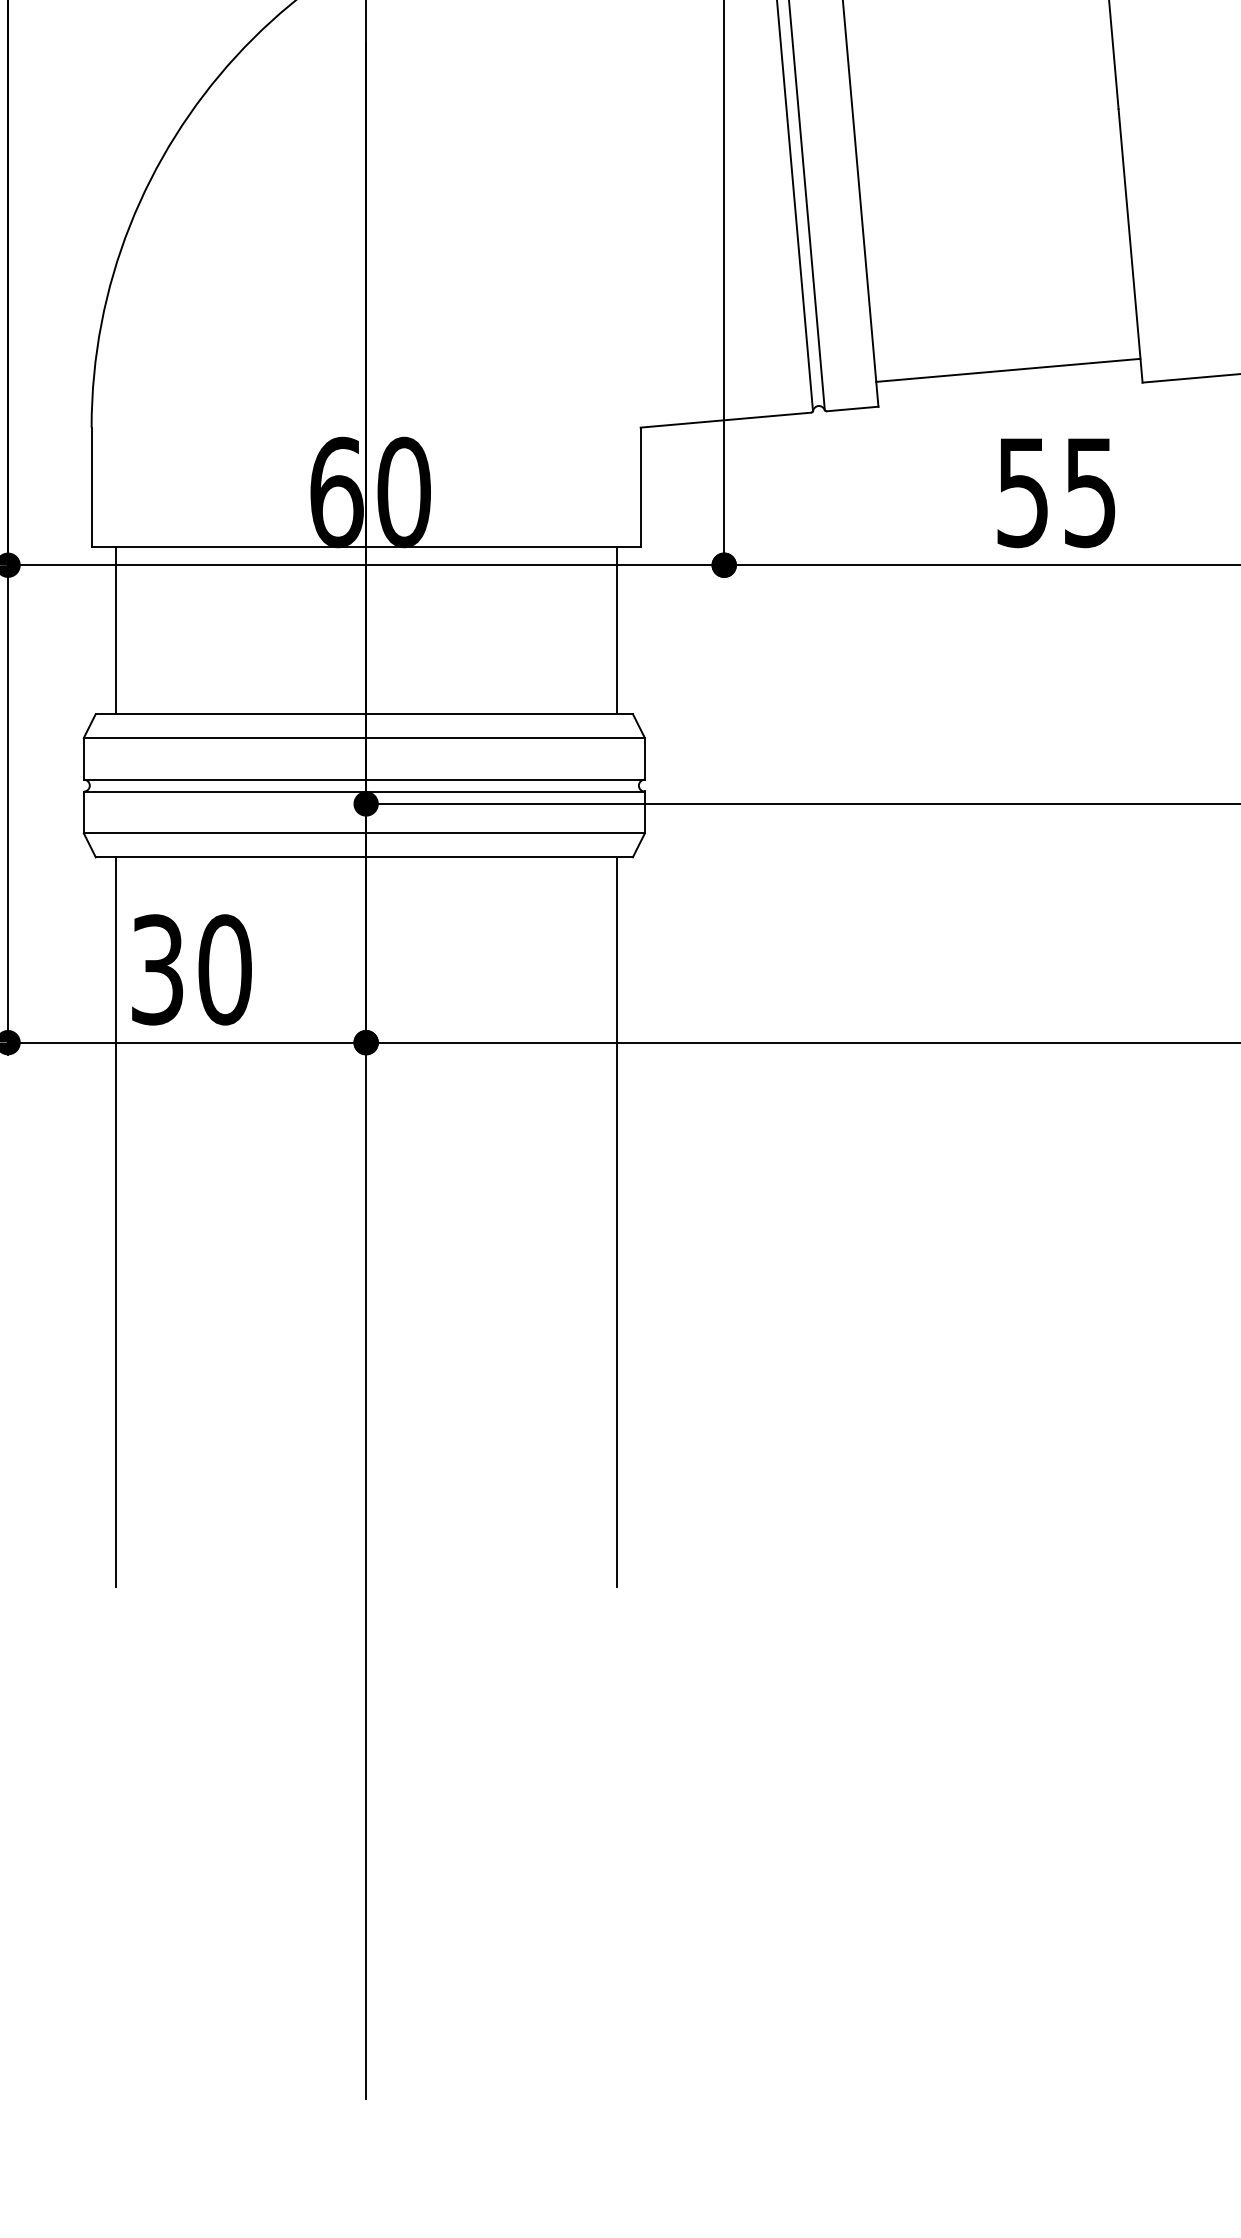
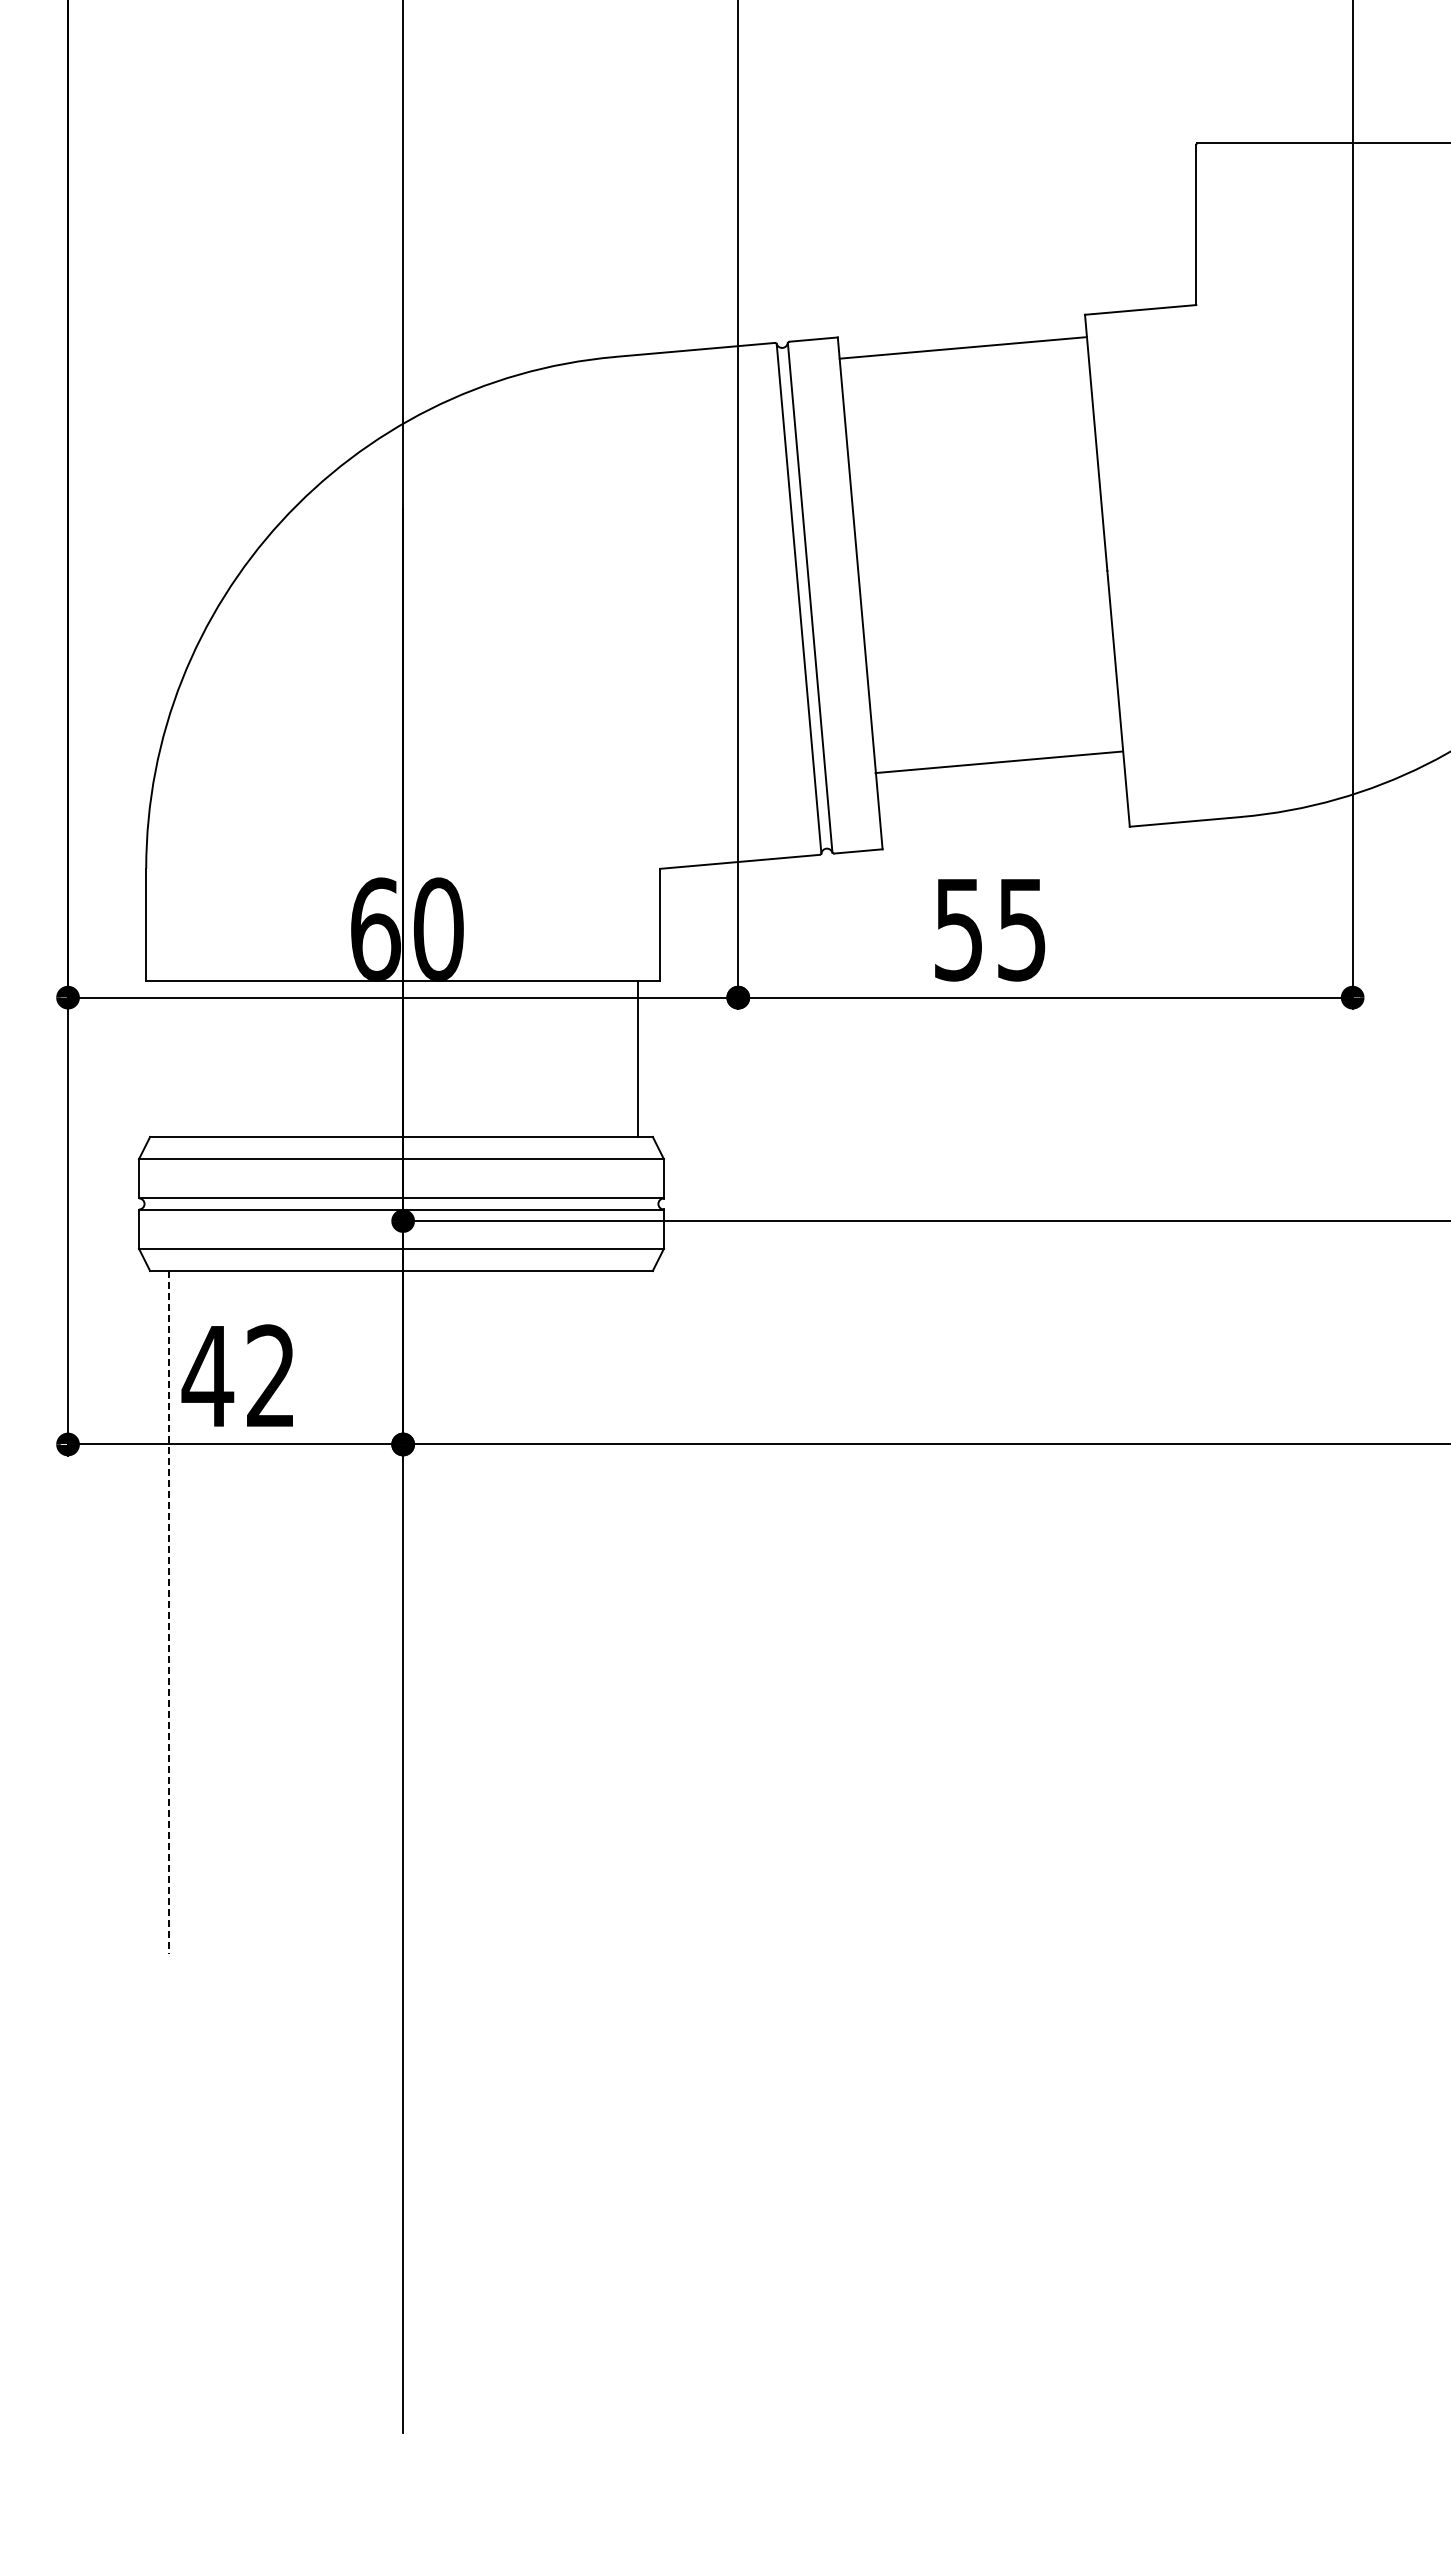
line: (1007, 370) -> (998, 762), moved
text: (1056, 493) -> (990, 930), moved
line: (115, 630) -> (168, 1058), removed
text: (190, 970) -> (238, 1376), 30 -> 42
line: (115, 1222) -> (168, 1612), solid -> dashed
line: (616, 1222) -> (637, 1612), removed

